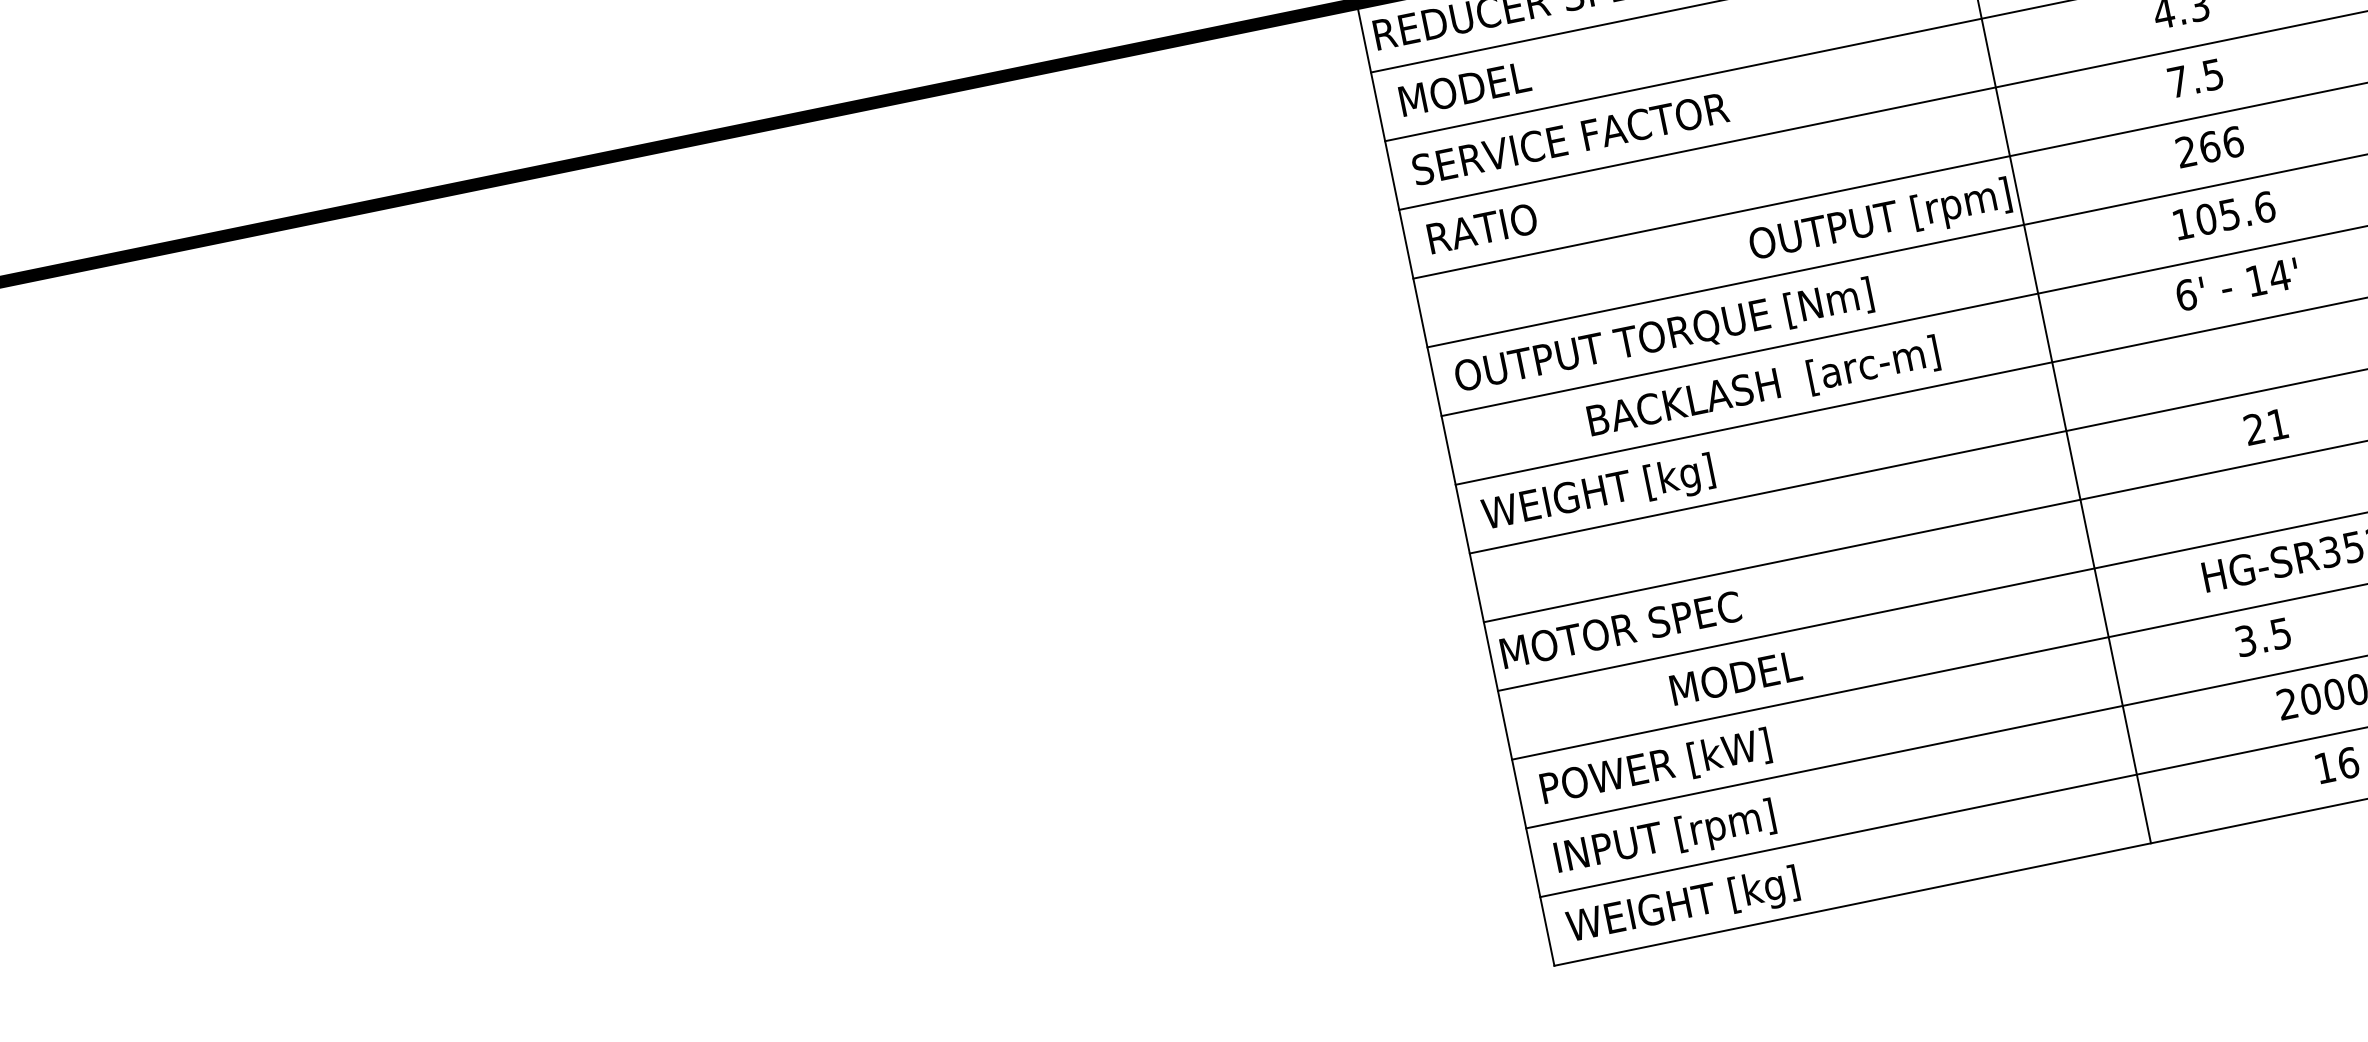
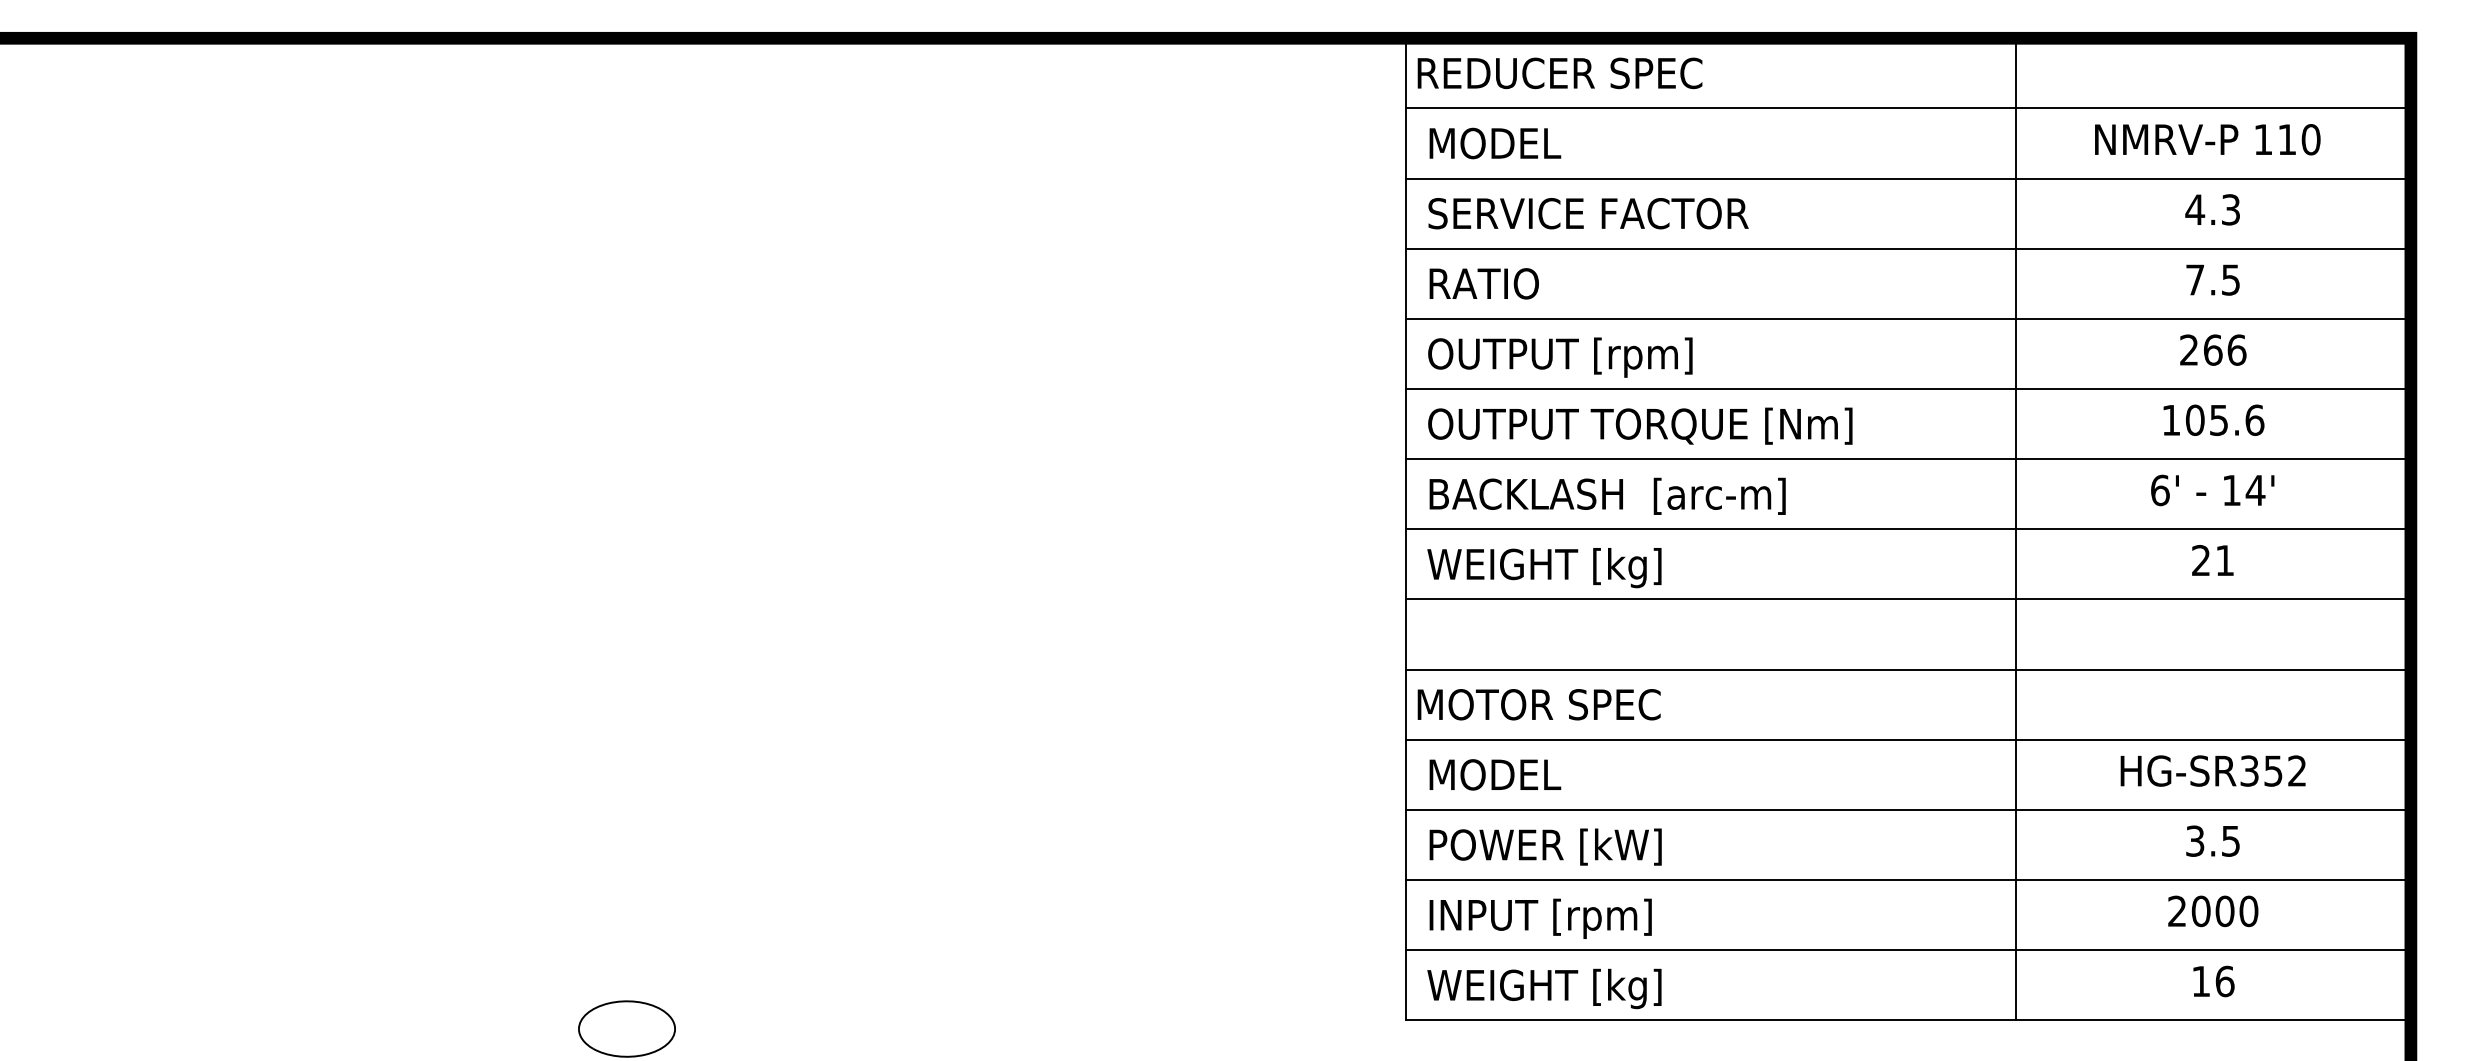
text: (1880, 222) -> (1560, 357), moved
text: (1763, 387) -> (1607, 495), moved
text: (2265, 426) -> (2212, 560), moved
text: (2262, 636) -> (2212, 840), moved
text: (1736, 677) -> (1495, 774), moved

